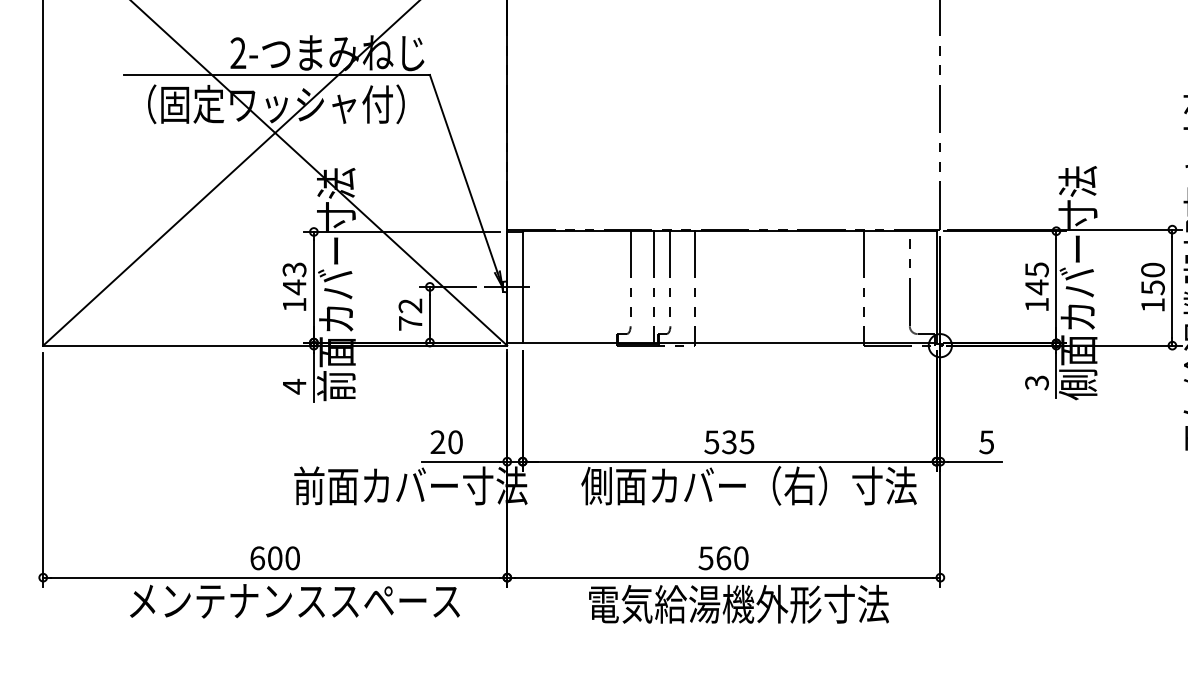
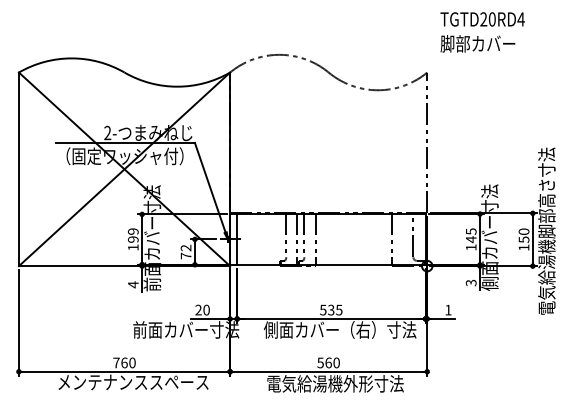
text: (294, 278) -> (133, 235), 143 -> 199
text: (987, 440) -> (448, 309), 5 -> 1
text: (266, 557) -> (120, 362), 600 -> 760

